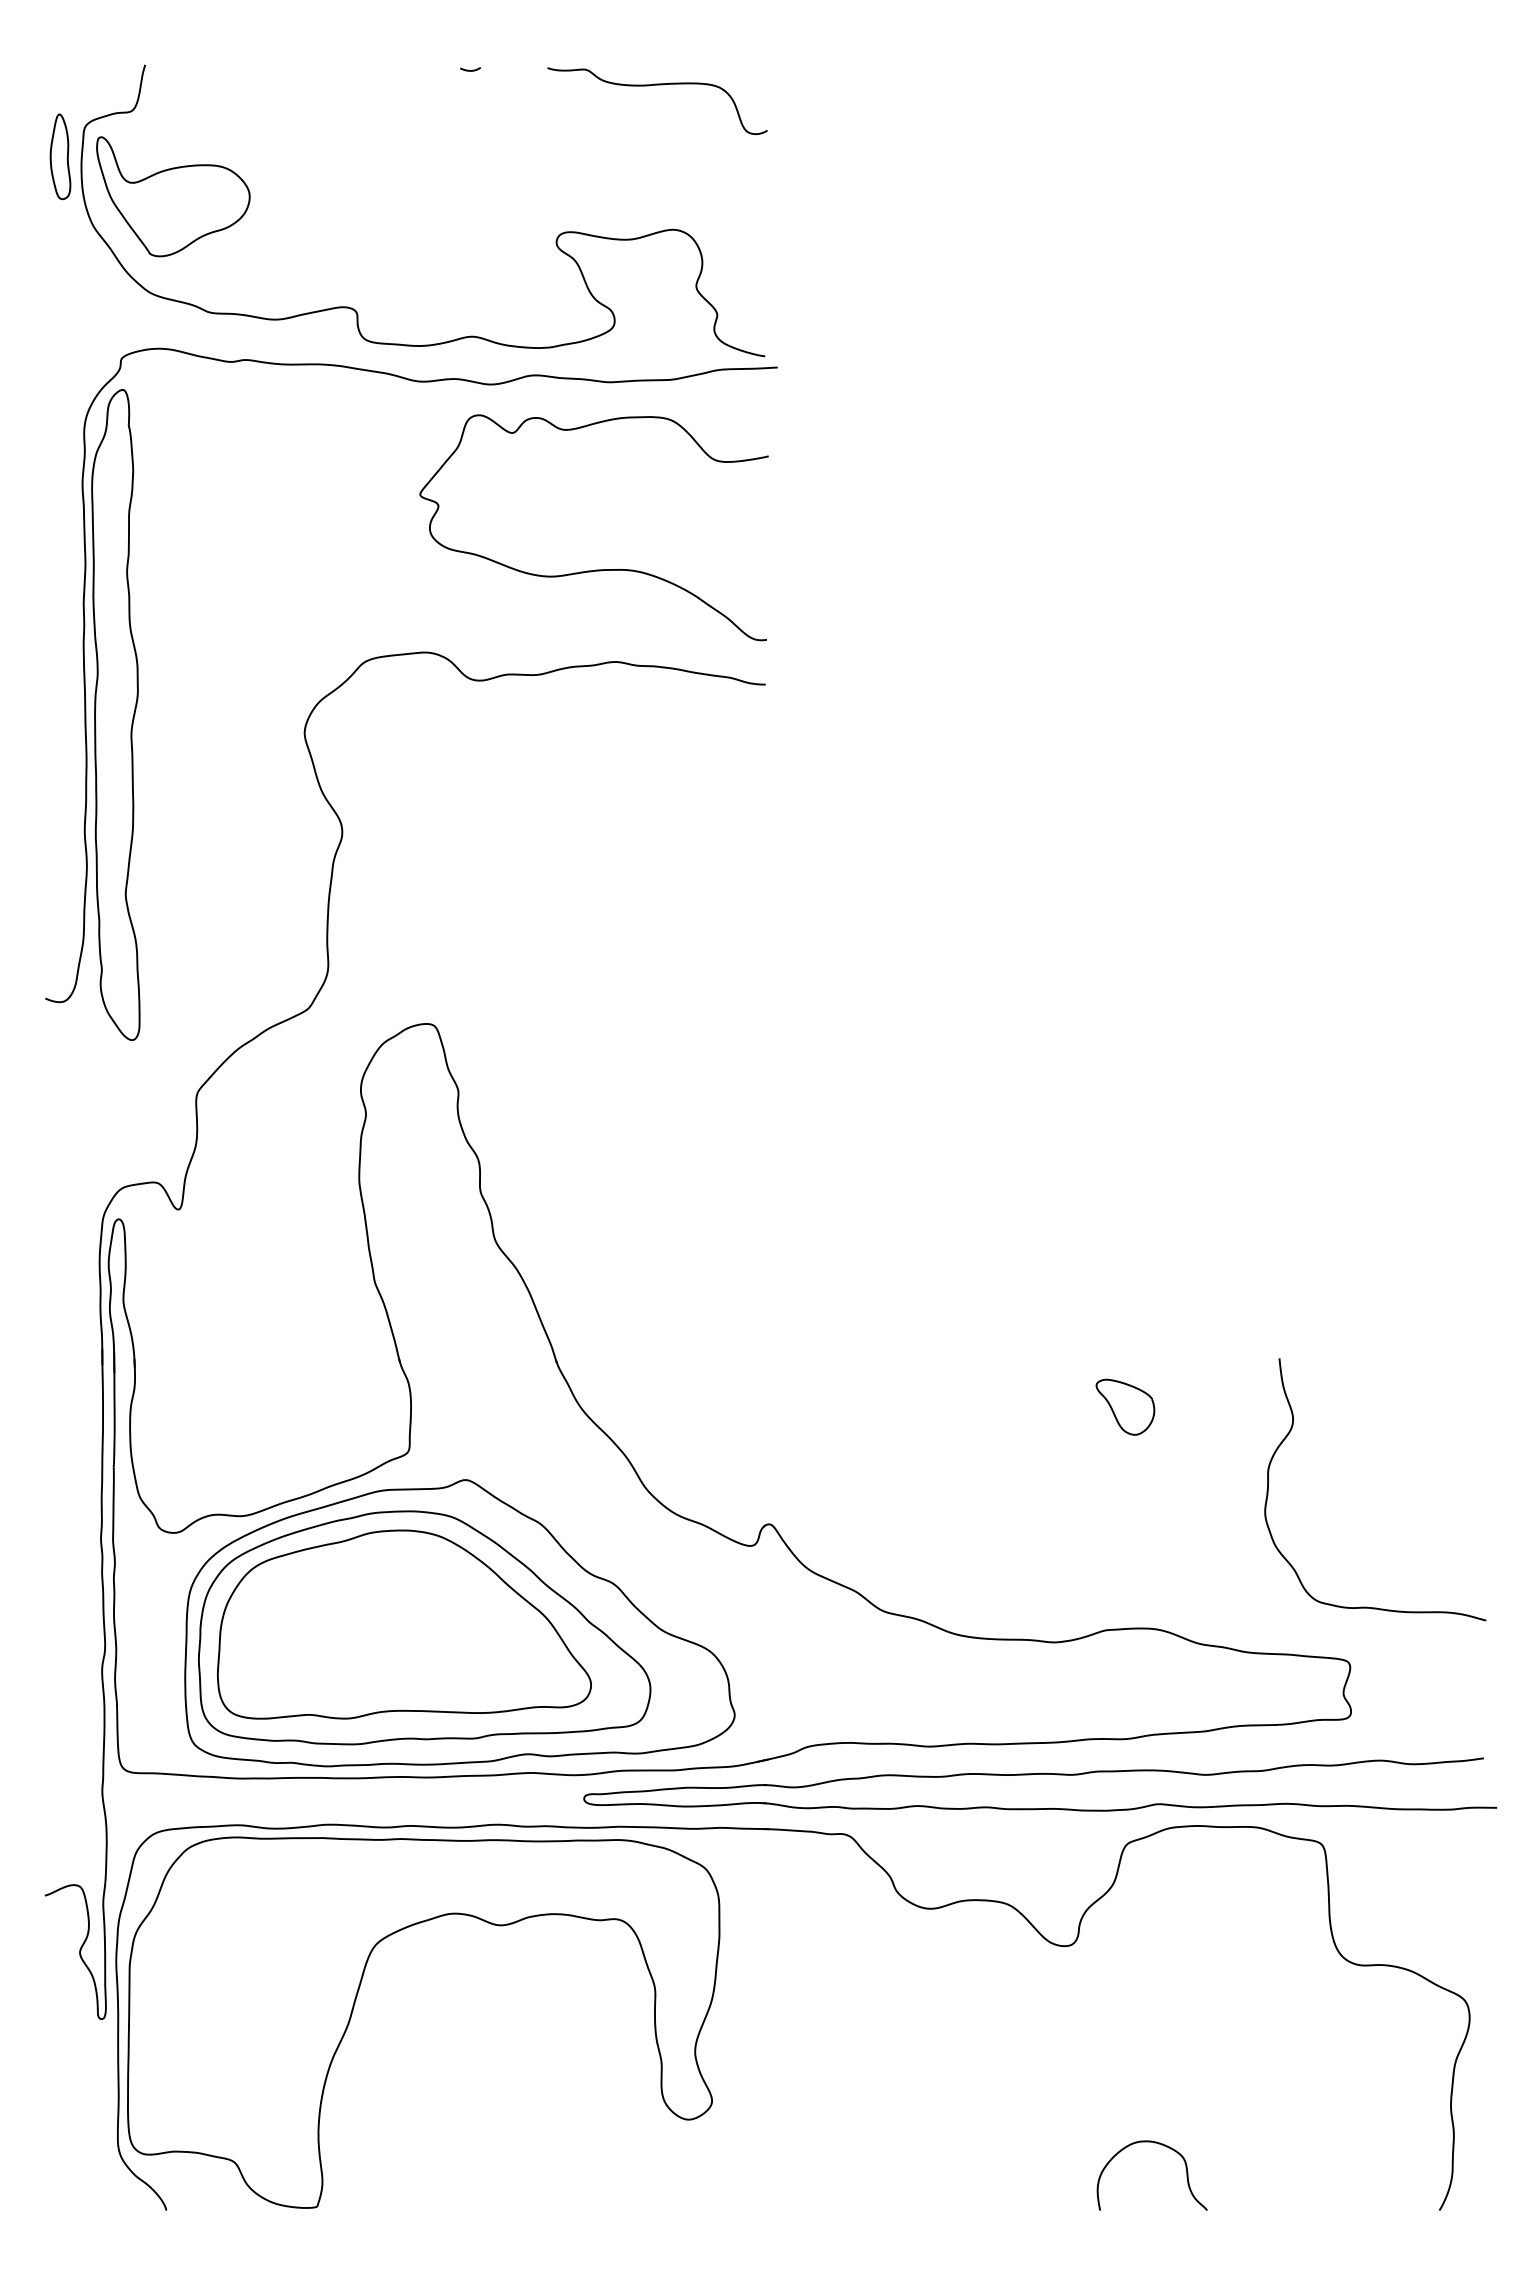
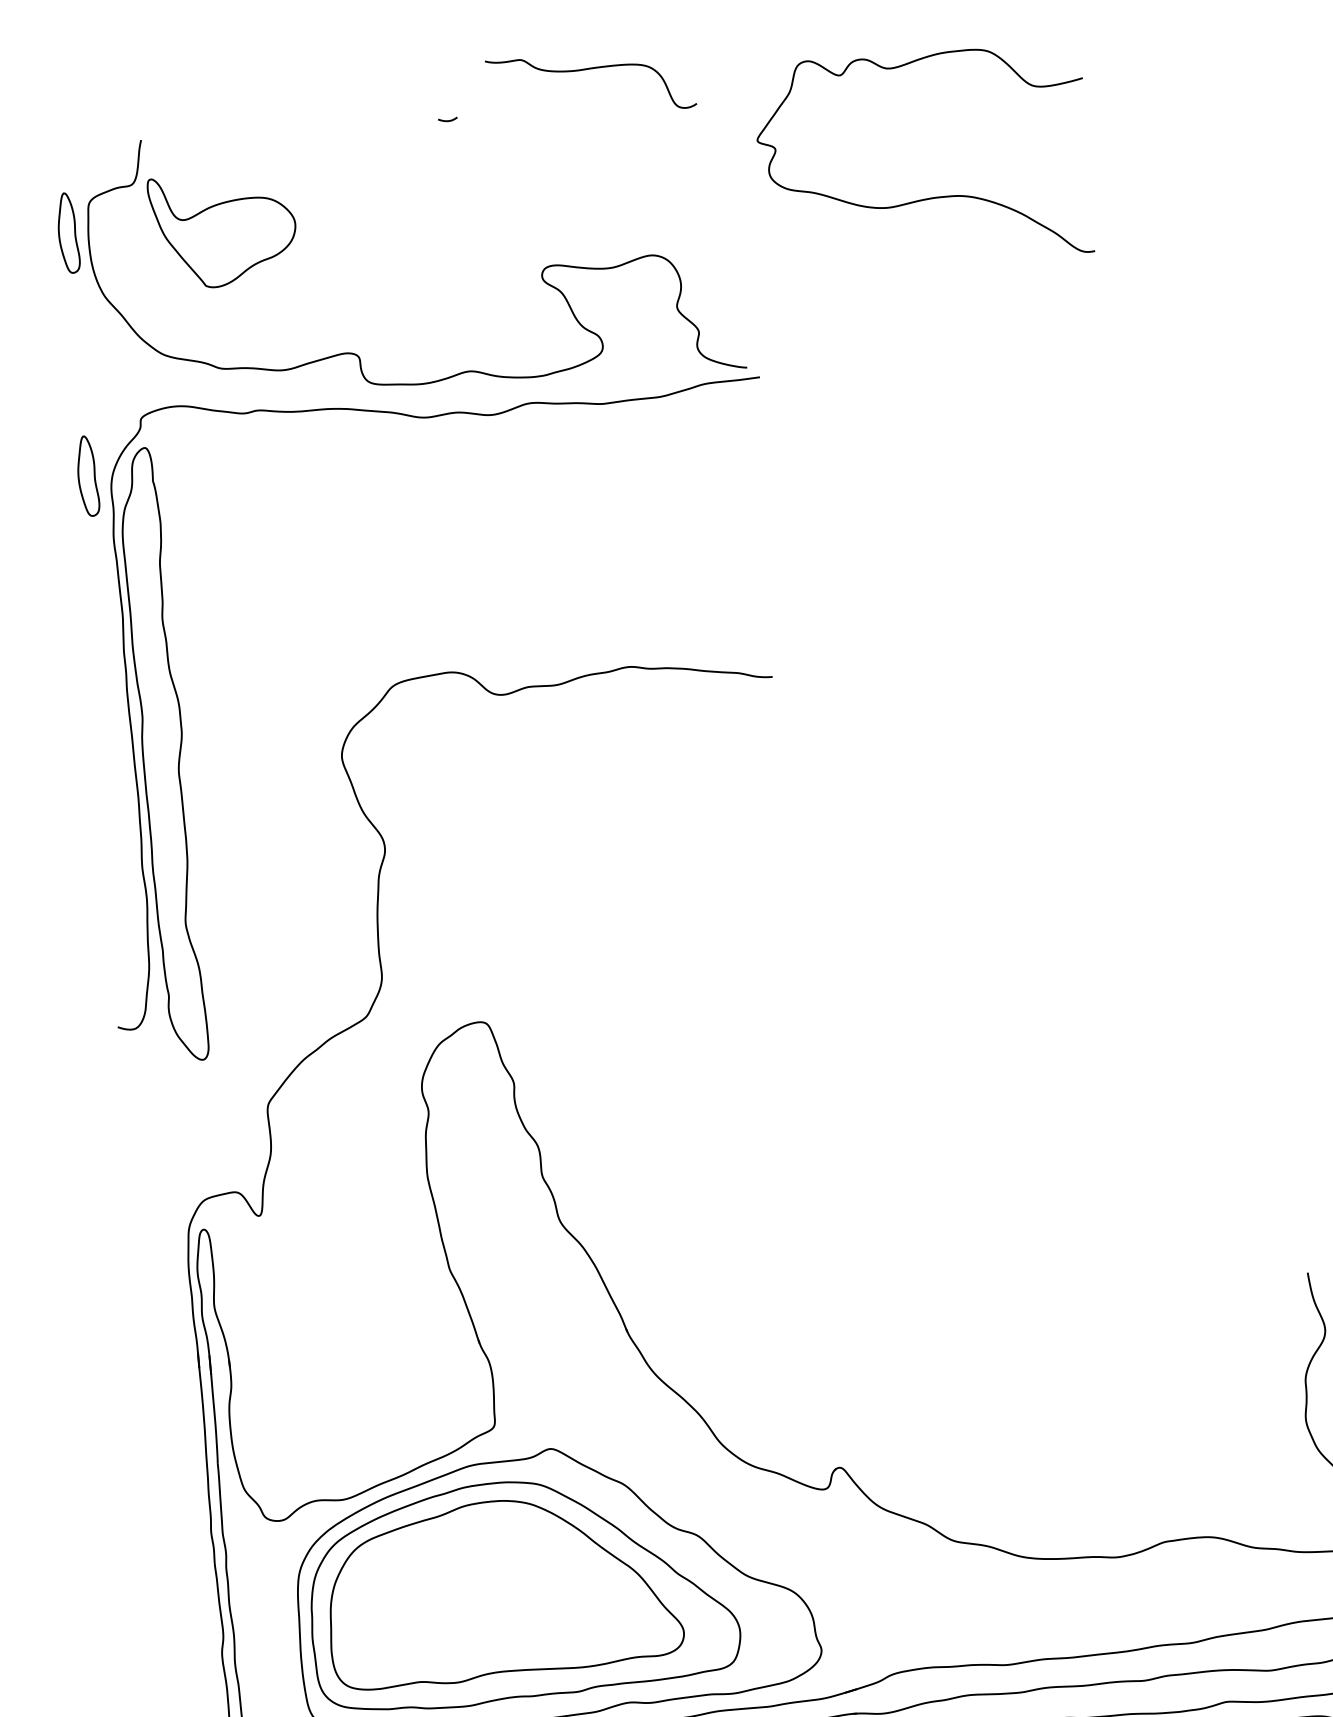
curve: (657, 85) -> (589, 69), moved
part: (173, 196) -> (223, 229), moved
part: (60, 414) -> (87, 475), added
curve: (595, 569) -> (928, 197), moved
part: (1125, 1406) -> (1166, 1329), removed

